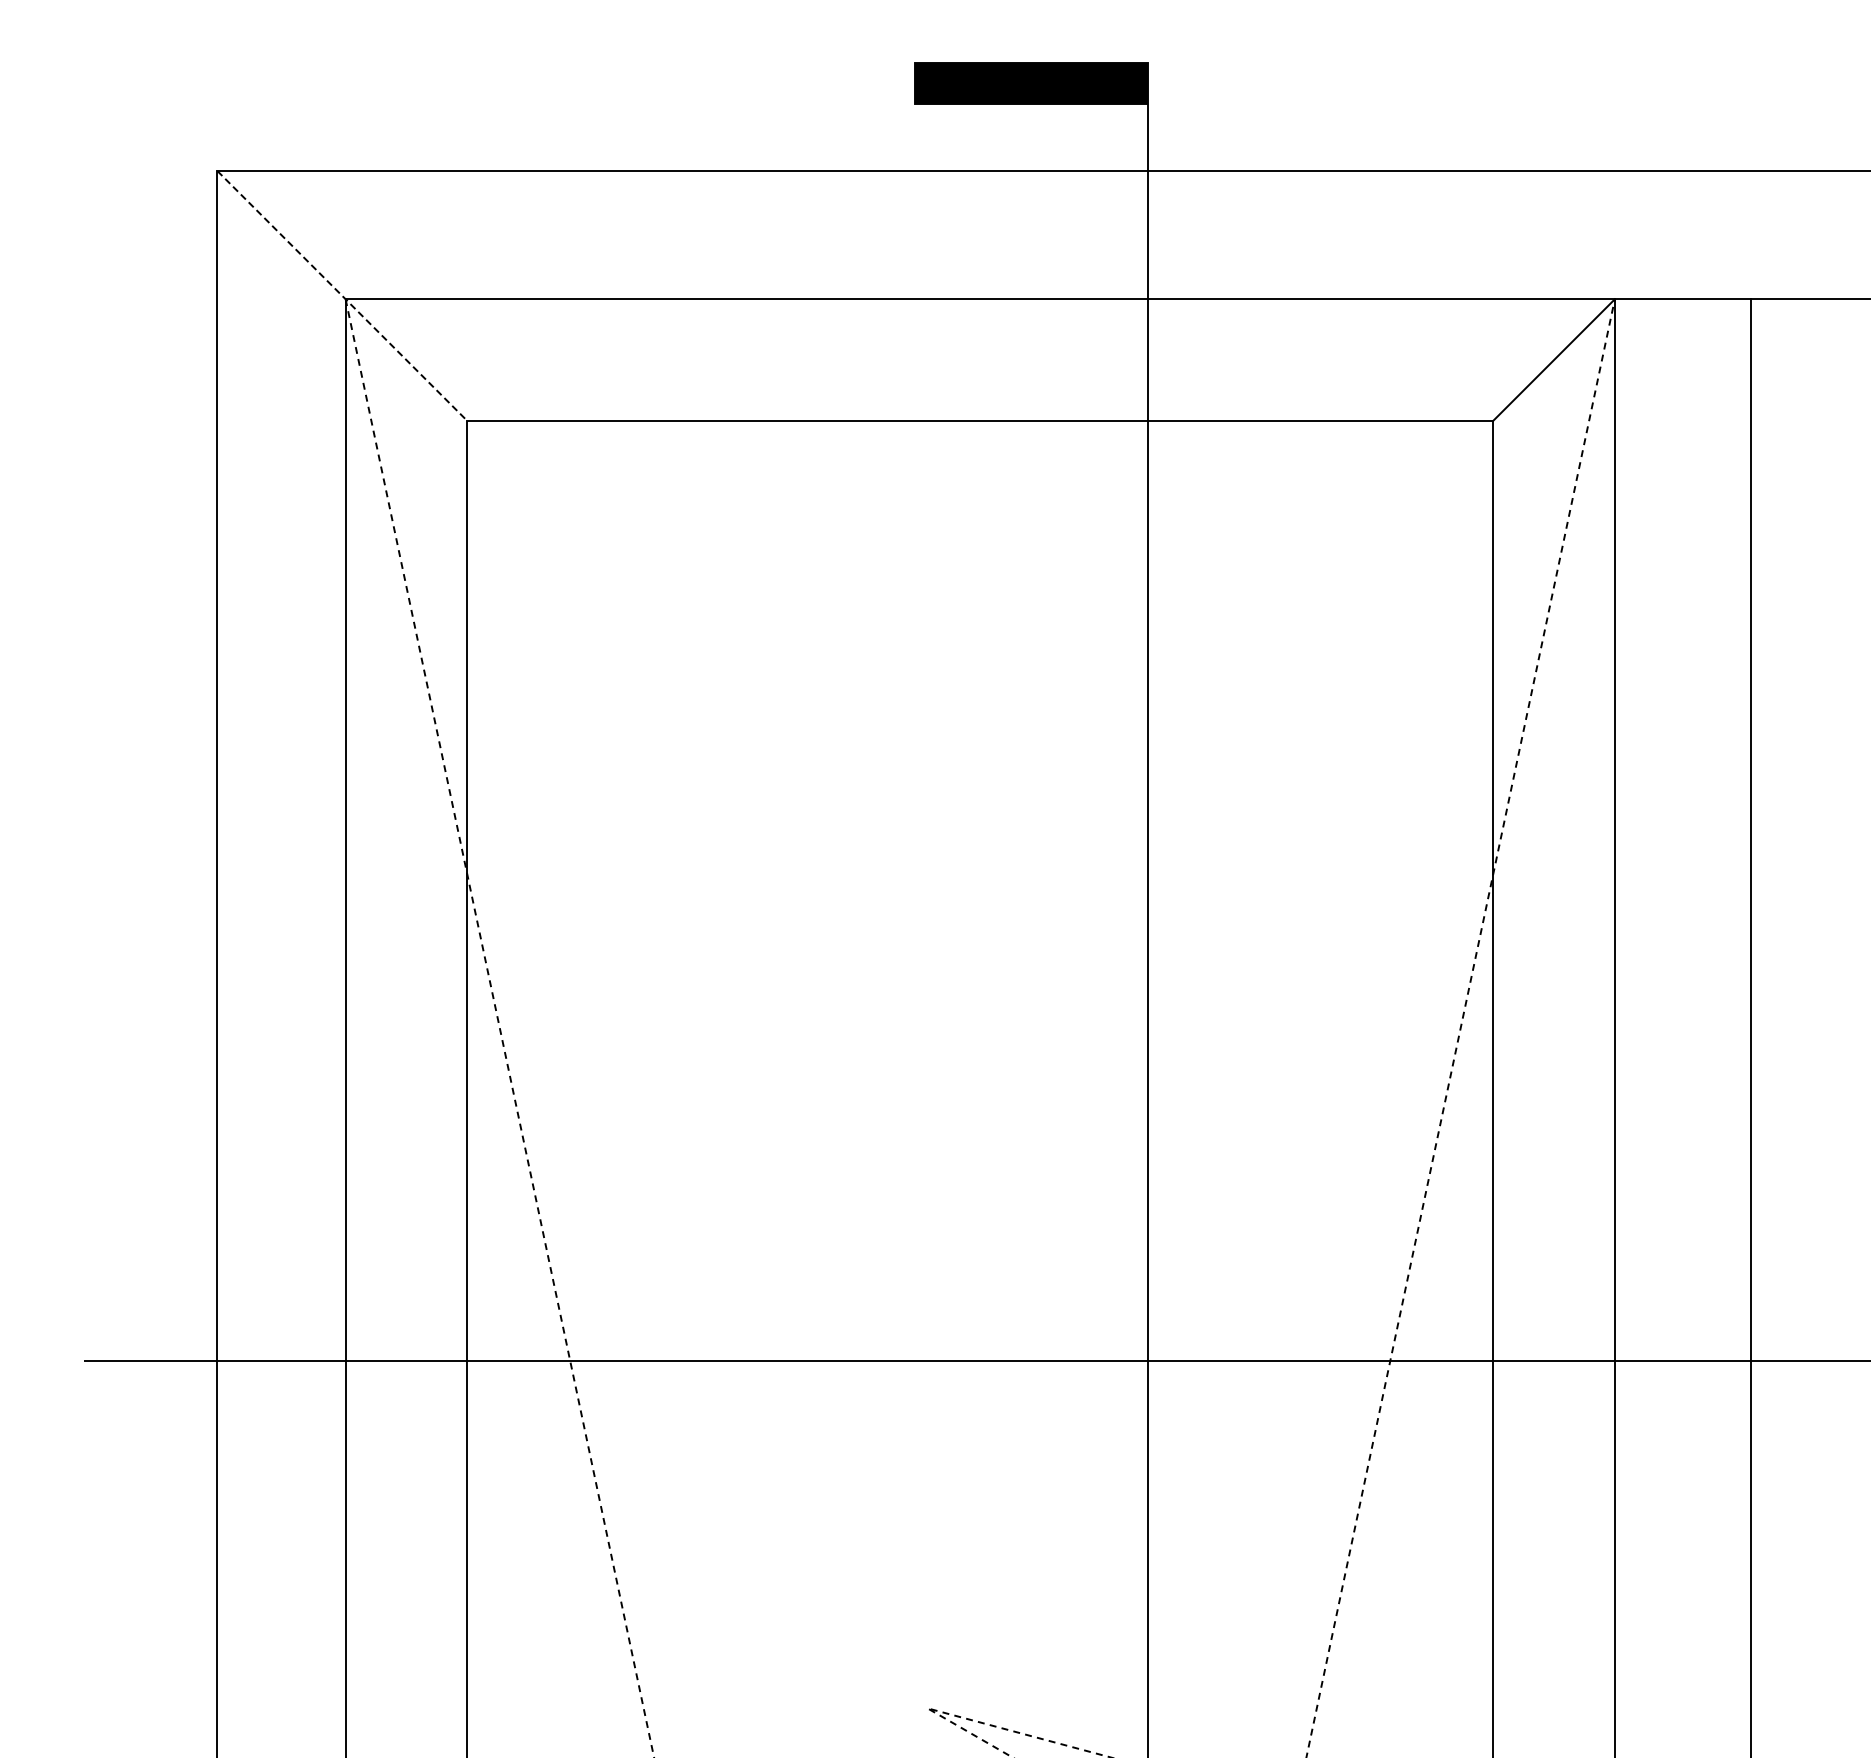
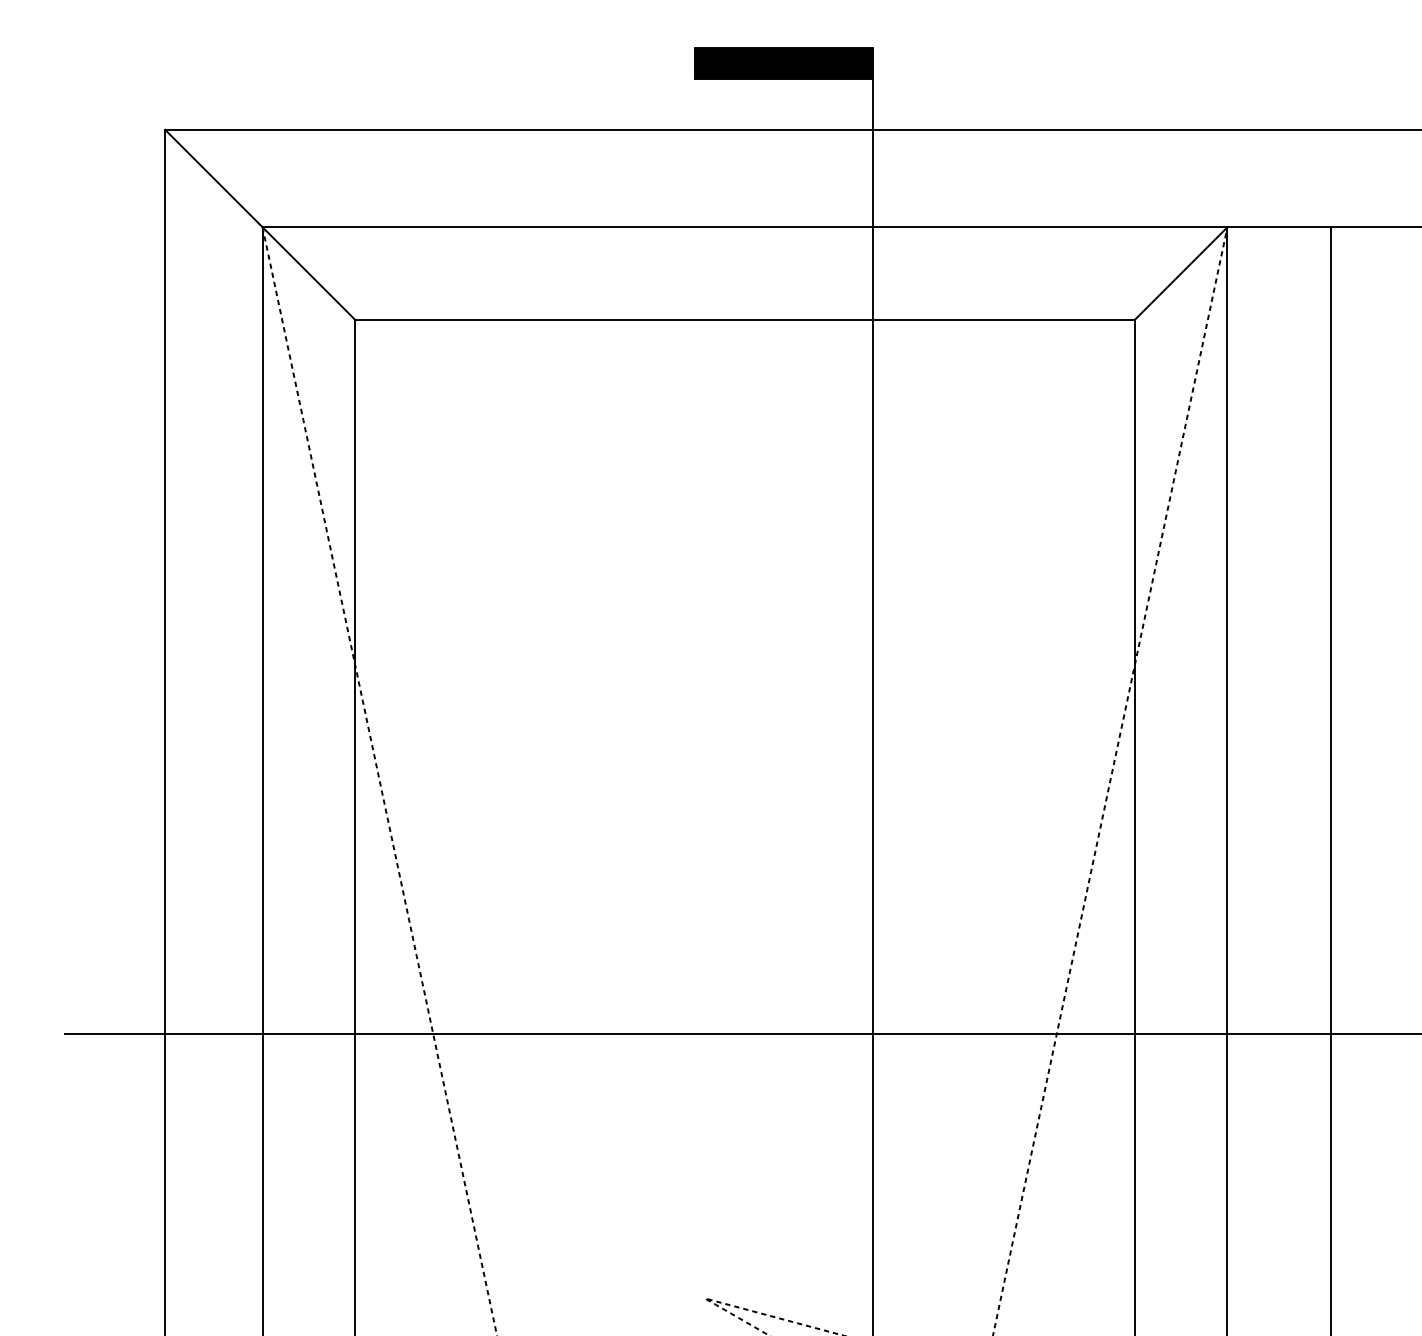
line: (342, 295) -> (260, 224), dashed -> solid

